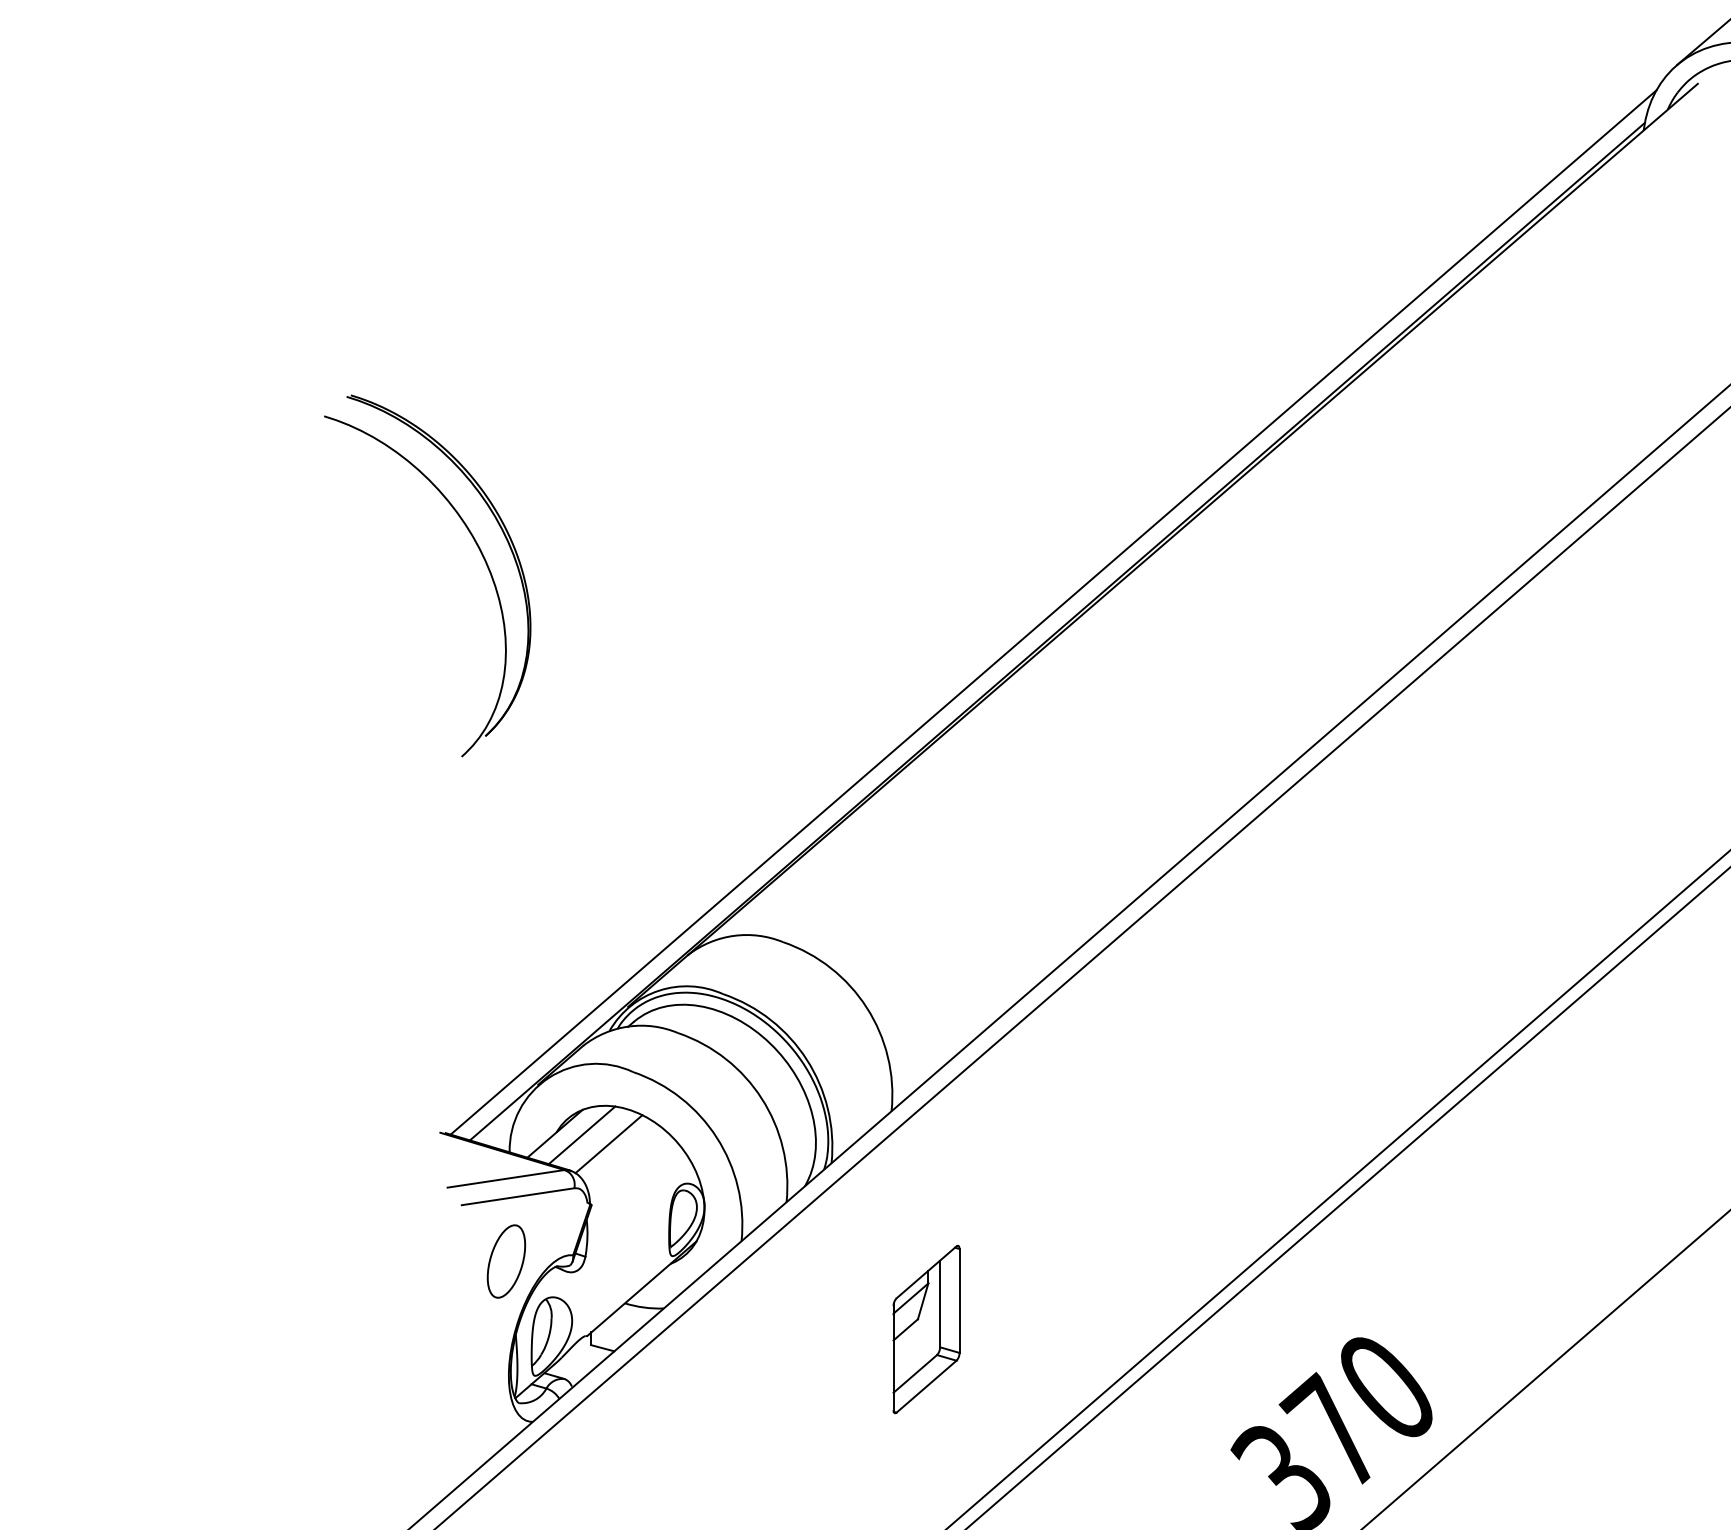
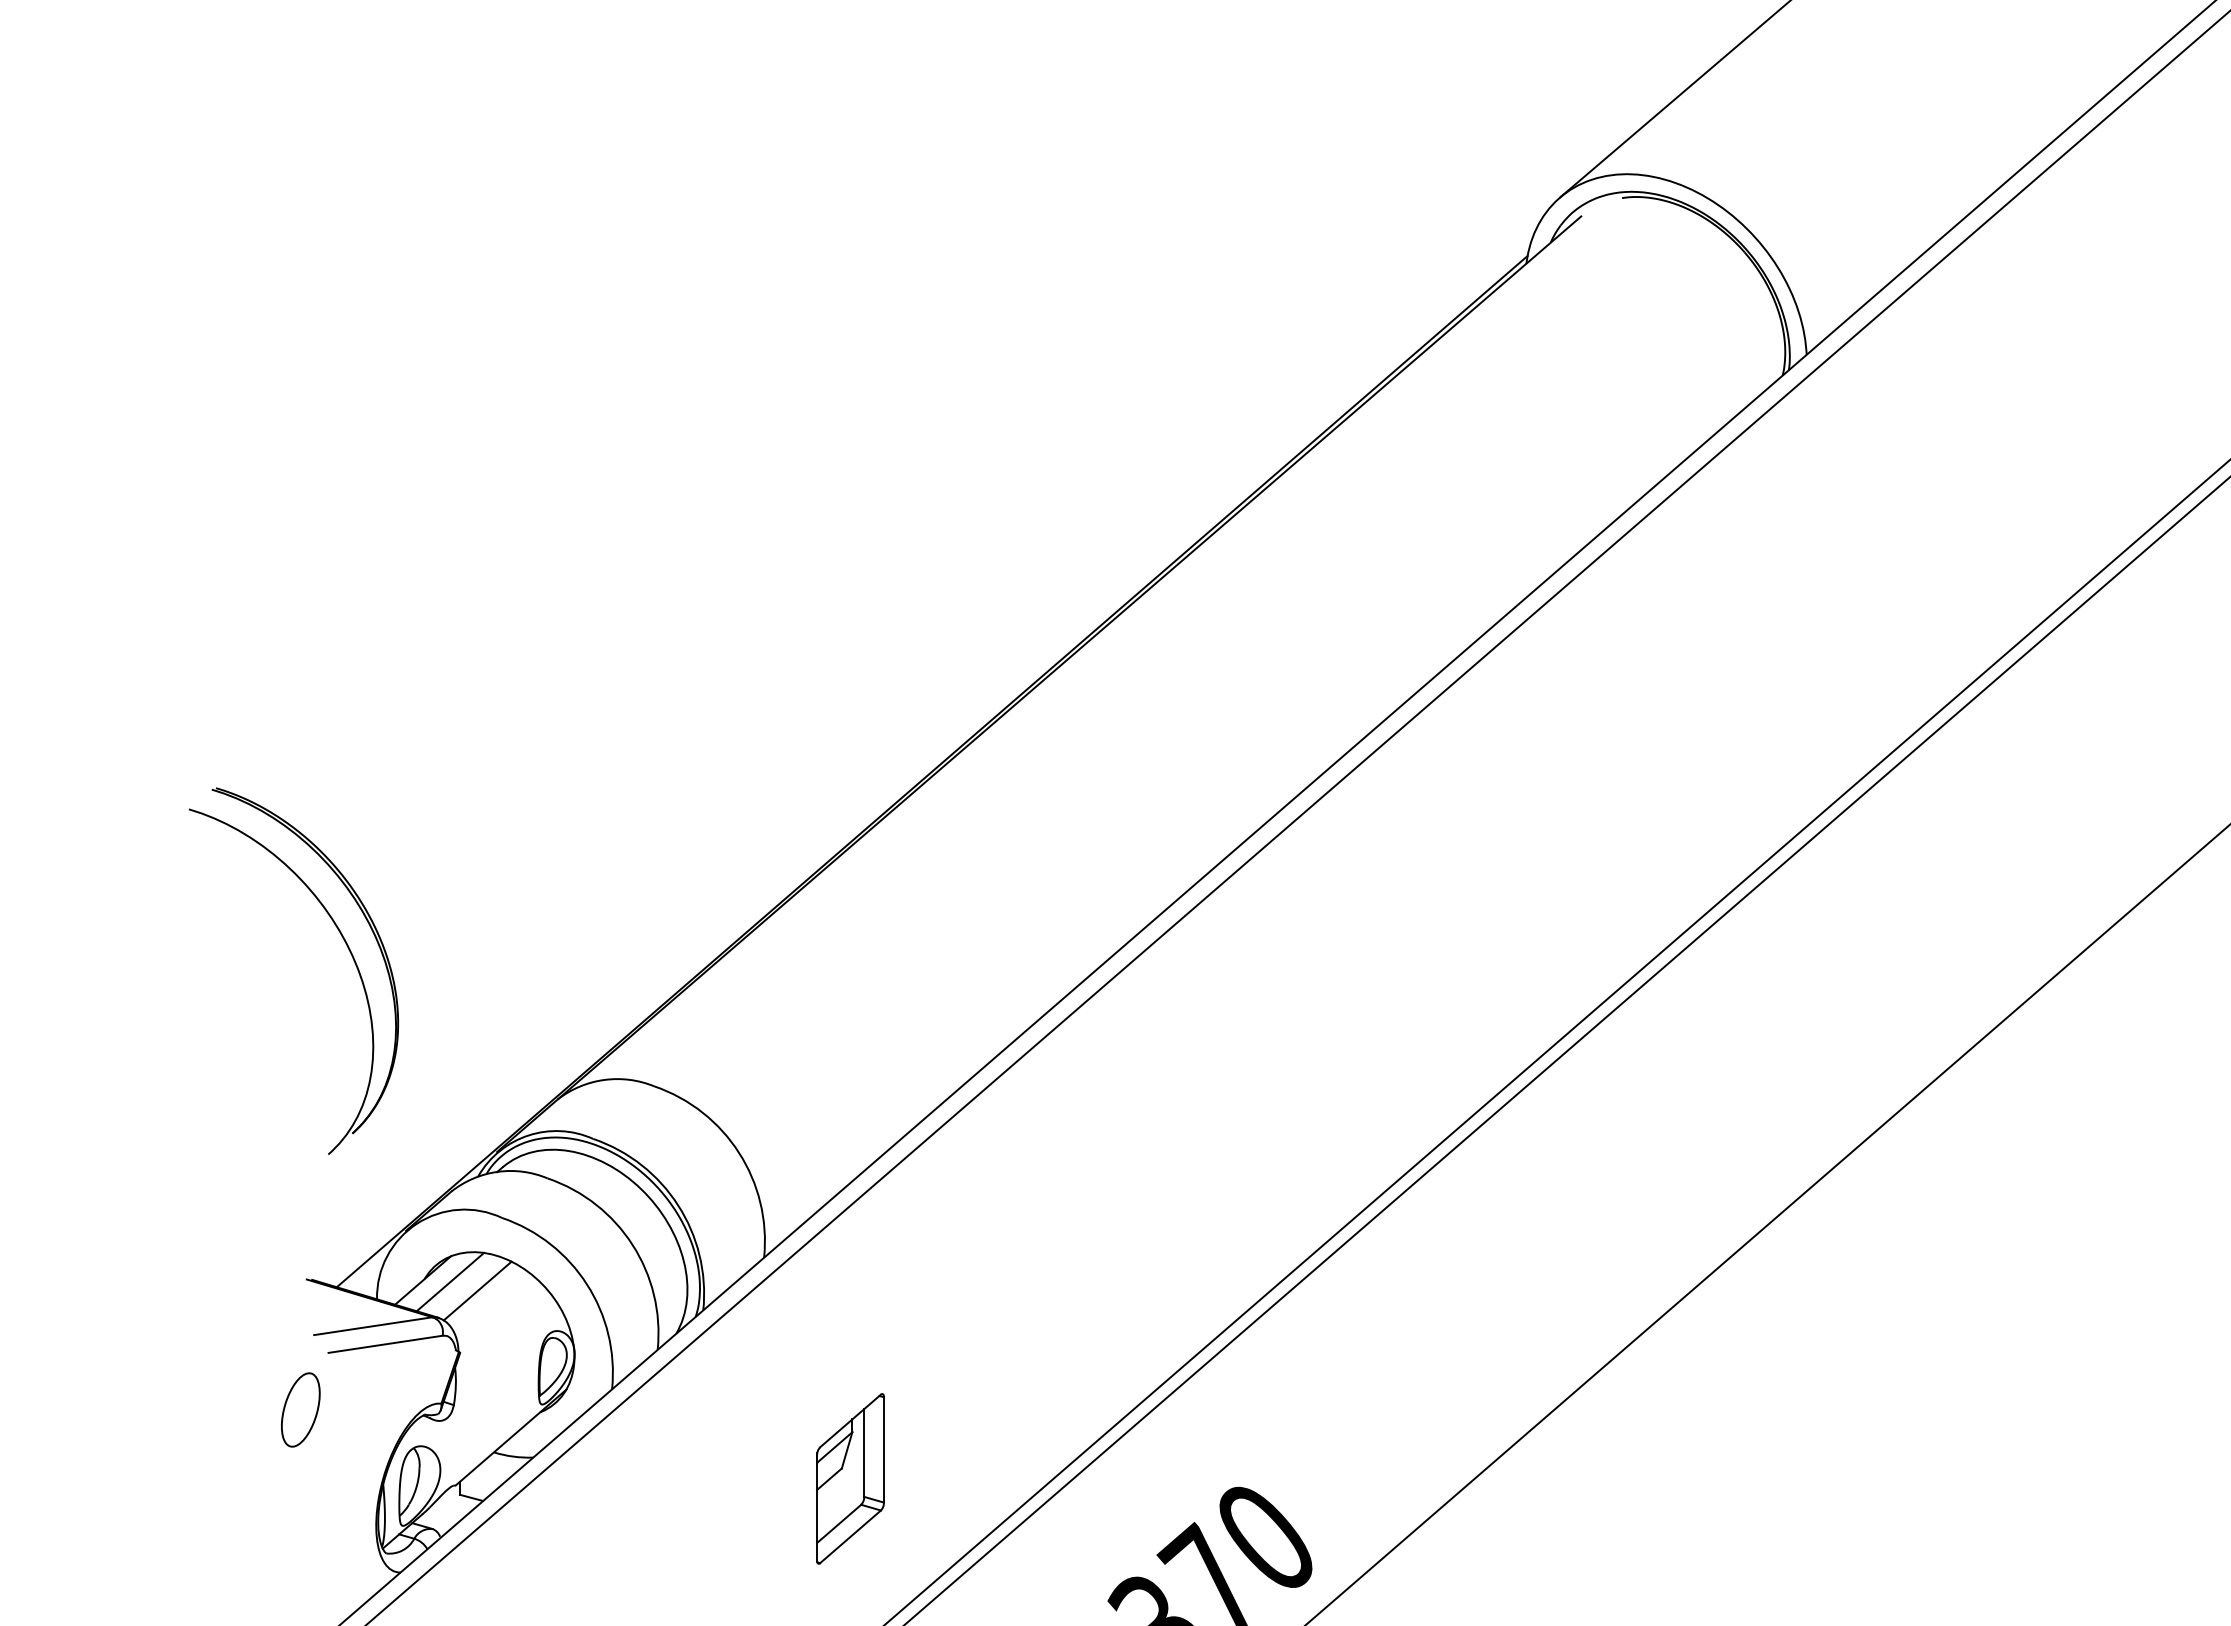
part: (476, 545) -> (343, 940), moved
line: (1053, 612) -> (928, 752), removed
part: (506, 1261) -> (300, 1409), moved
part: (926, 1329) -> (850, 1478), moved

